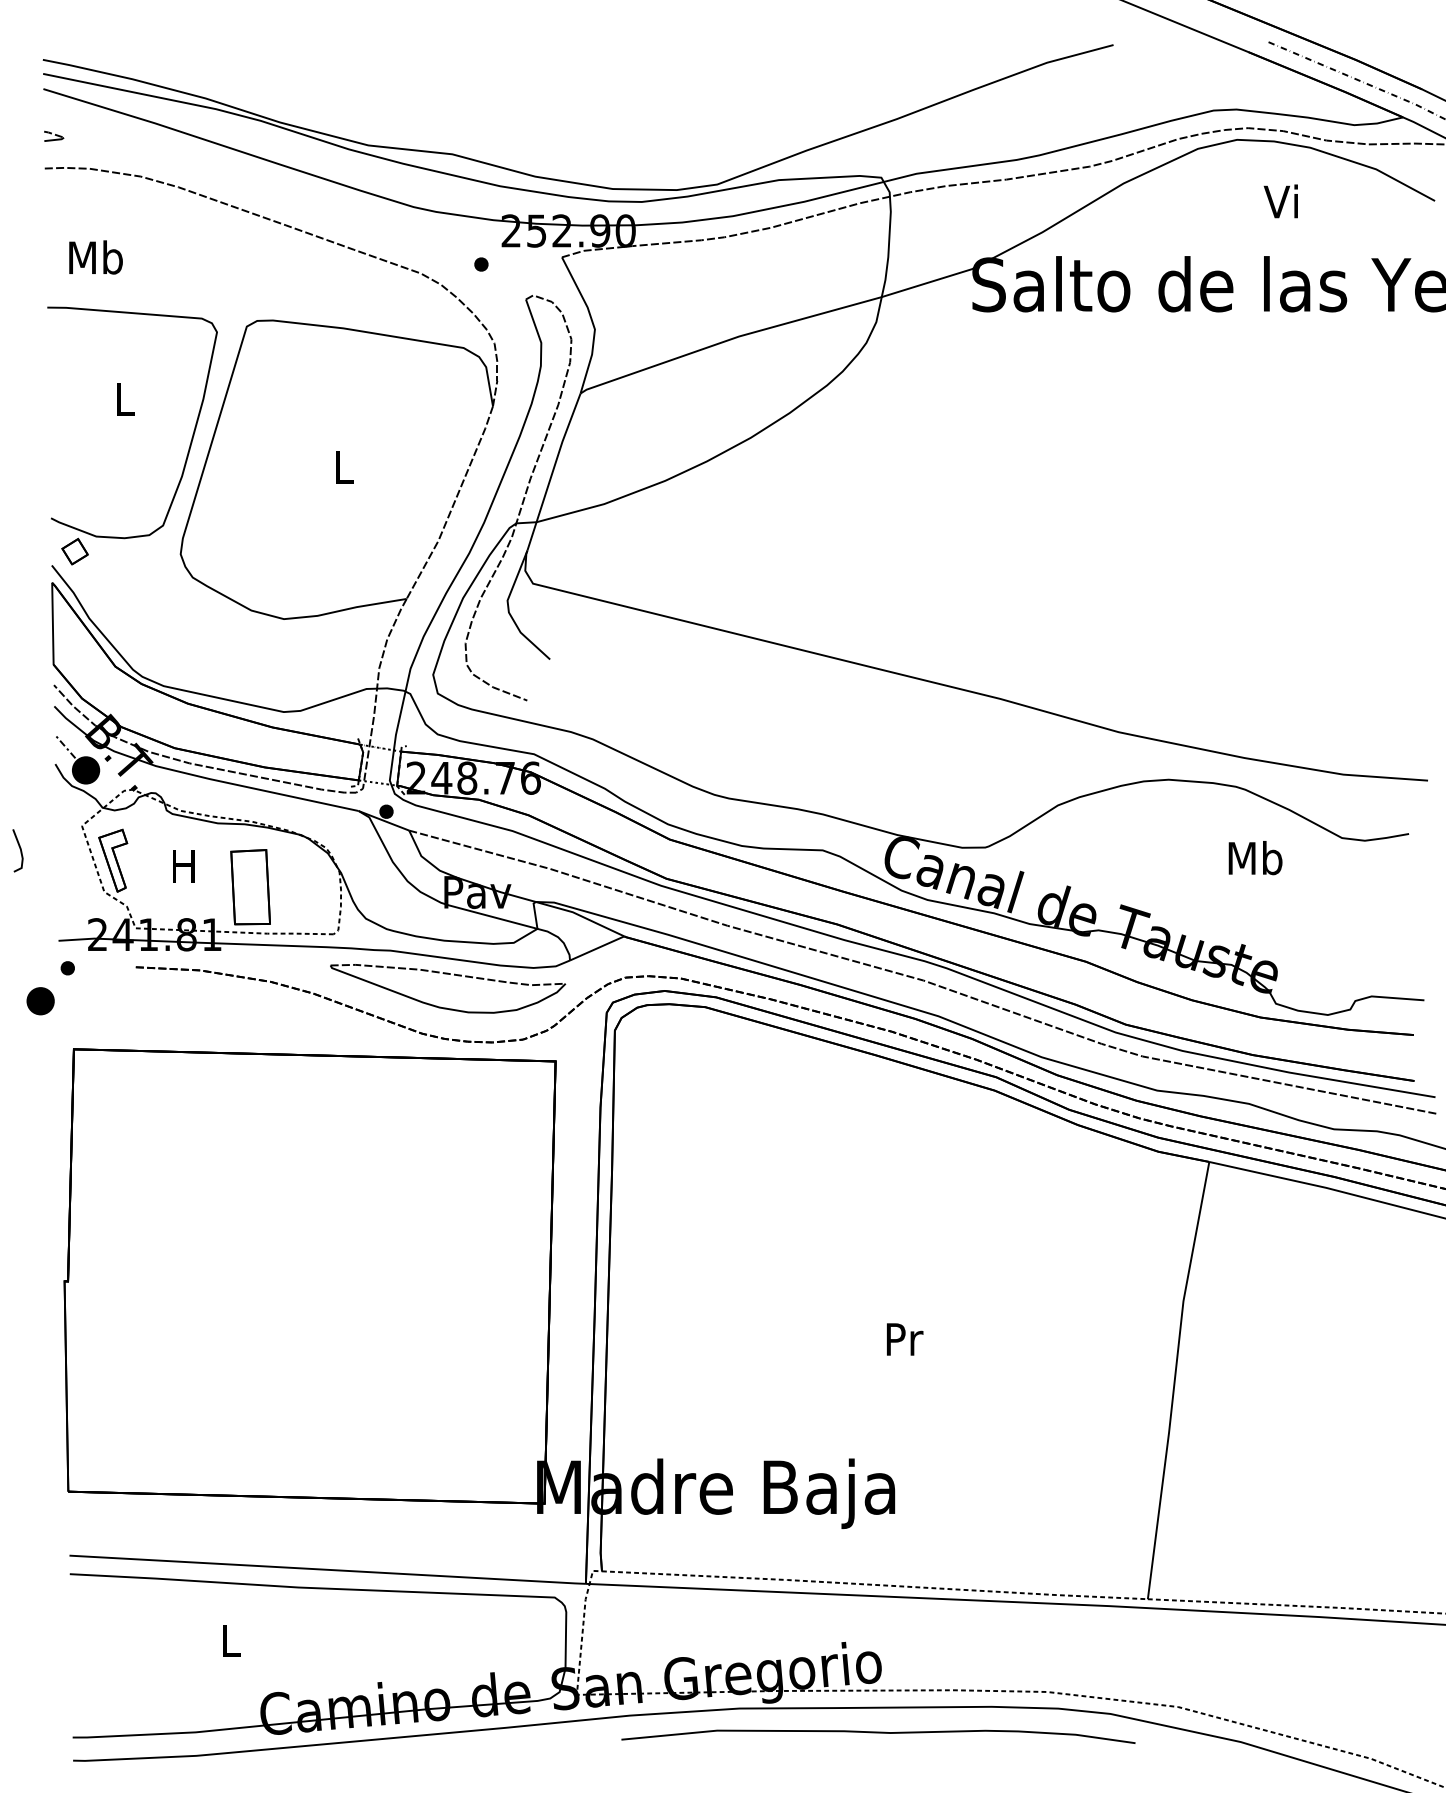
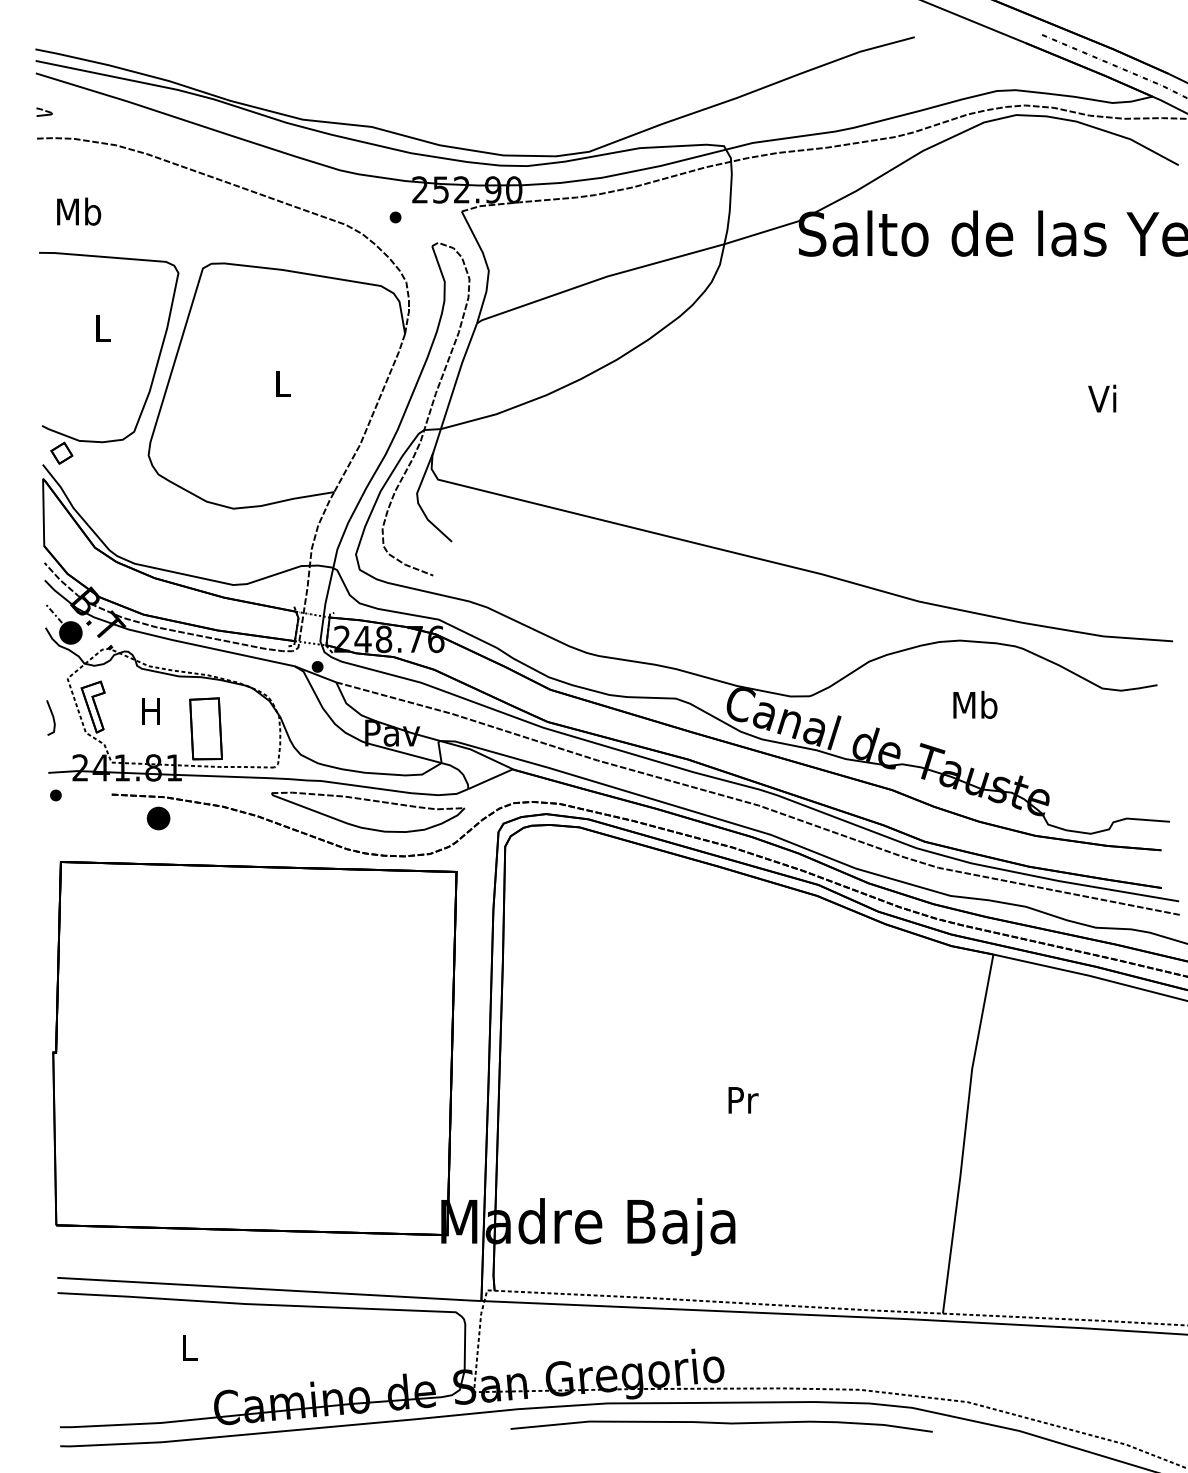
text: (1281, 201) -> (1102, 398), moved
line: (19, 850) -> (52, 717), moved
text: (1255, 857) -> (975, 704), moved
part: (40, 1001) -> (158, 818), moved

